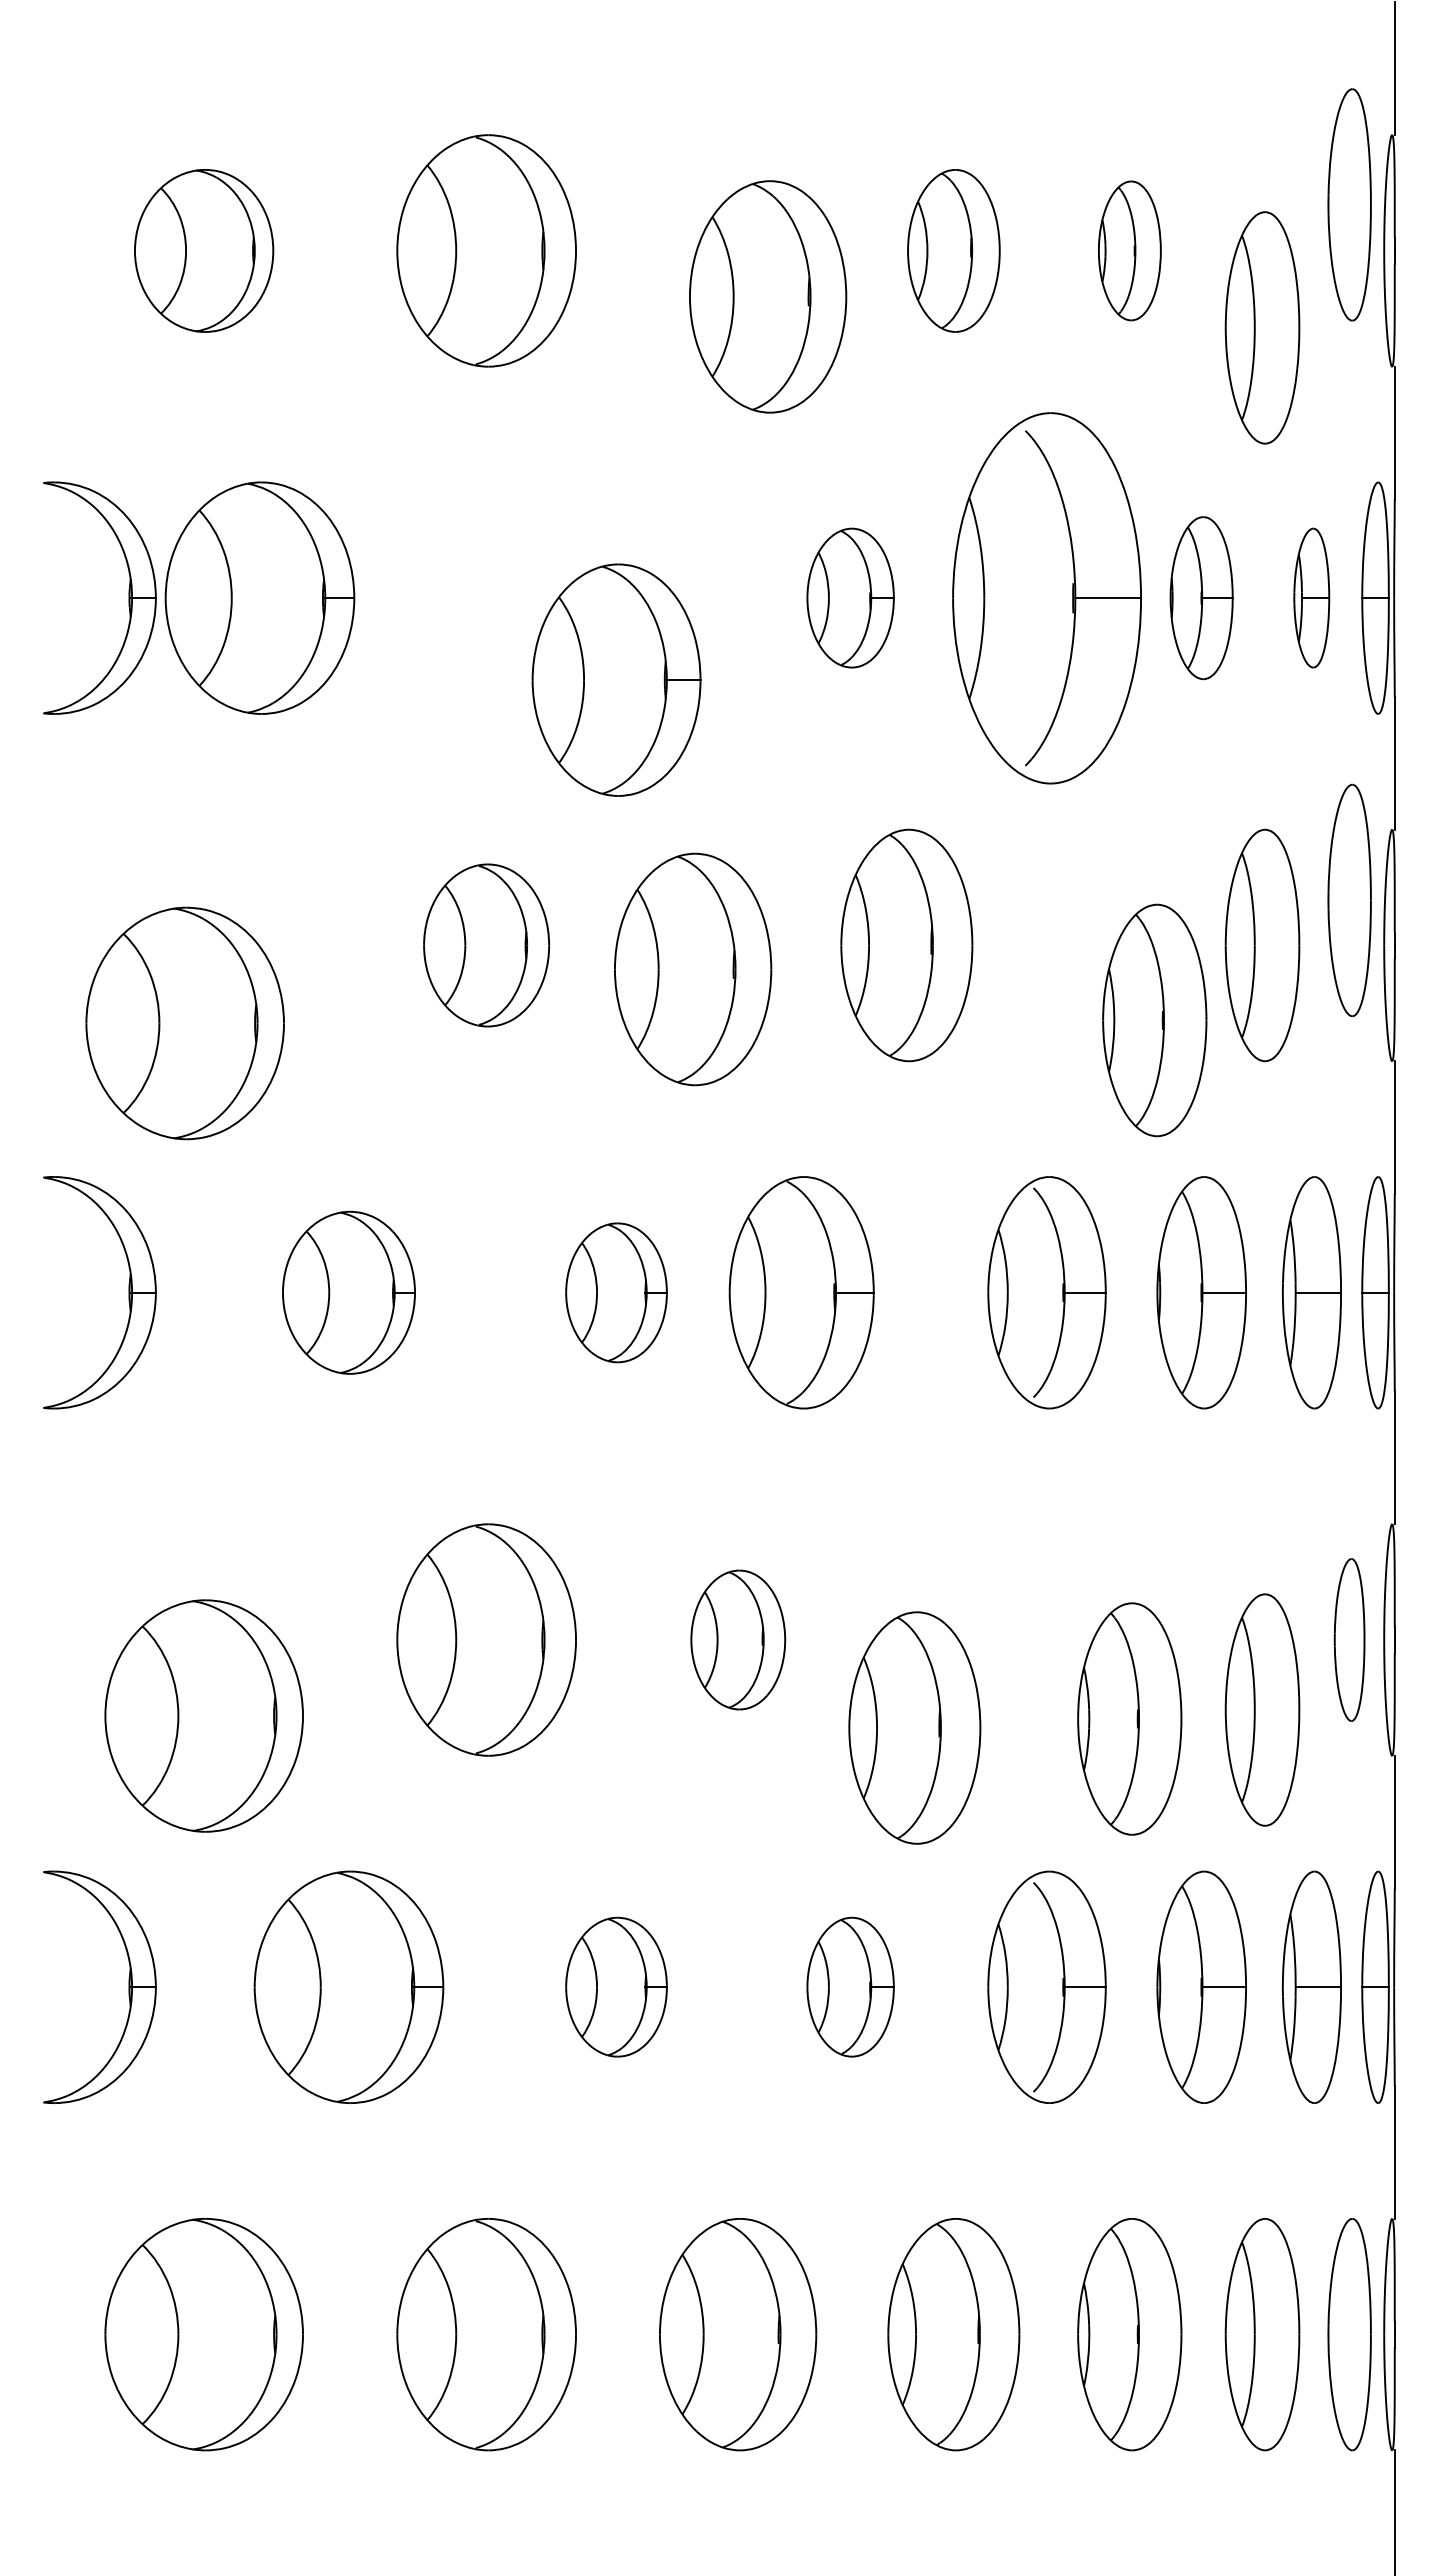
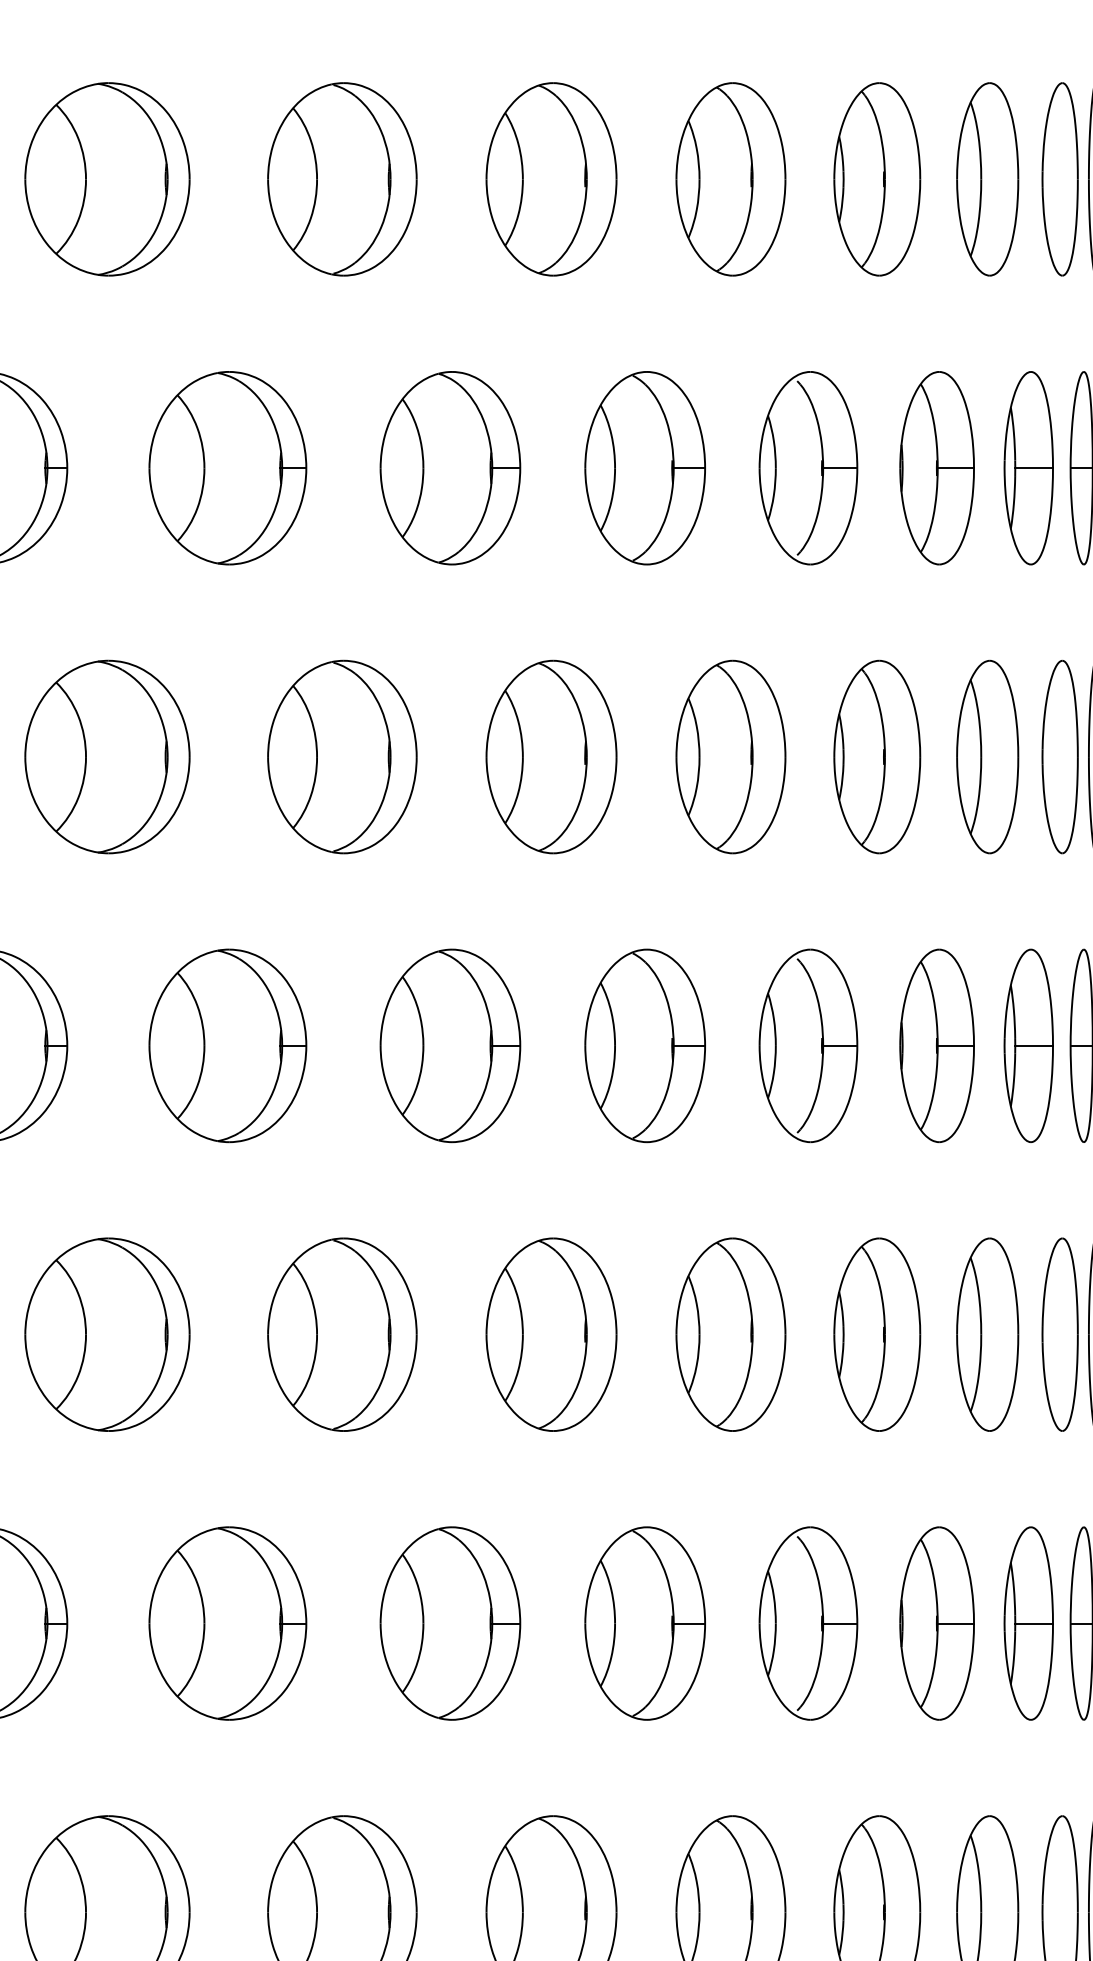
part: (1349, 204) -> (1060, 179), moved
part: (203, 250) -> (106, 179), size x1.43
part: (953, 250) -> (730, 179), size x1.43
part: (1129, 250) -> (877, 179), size x1.67
part: (768, 296) -> (551, 179), moved
part: (1262, 327) -> (987, 179), moved
part: (259, 597) -> (227, 467), moved
part: (850, 597) -> (645, 467), size x1.67
part: (1046, 597) -> (808, 467), size x0.62
part: (1201, 597) -> (936, 467), size x1.43
part: (1311, 597) -> (1028, 467), size x1.67
part: (616, 679) -> (450, 467), moved
part: (1349, 900) -> (1060, 757), moved
part: (486, 945) -> (342, 757), size x1.43
part: (906, 945) -> (730, 757), moved
part: (693, 969) -> (551, 757), moved
part: (1154, 1020) -> (877, 757), moved
part: (184, 1023) -> (106, 757), moved
part: (348, 1292) -> (227, 1045), size x1.43
part: (616, 1292) -> (450, 1045), size x1.67
part: (801, 1292) -> (645, 1045), moved
part: (738, 1639) -> (551, 1334), size x1.67
part: (1349, 1639) -> (1060, 1334), size x1.43
part: (1262, 1709) -> (987, 1334), moved
part: (203, 1715) -> (106, 1334), moved
part: (1129, 1718) -> (877, 1334), moved
part: (914, 1727) -> (730, 1334), moved
part: (616, 1986) -> (450, 1622), size x1.67
part: (850, 1986) -> (645, 1622), size x1.67

